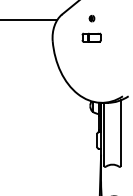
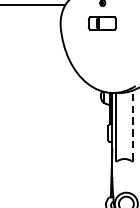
part: (91, 37) -> (102, 23), size x1.4
line: (120, 133) -> (133, 125), solid -> dashed

